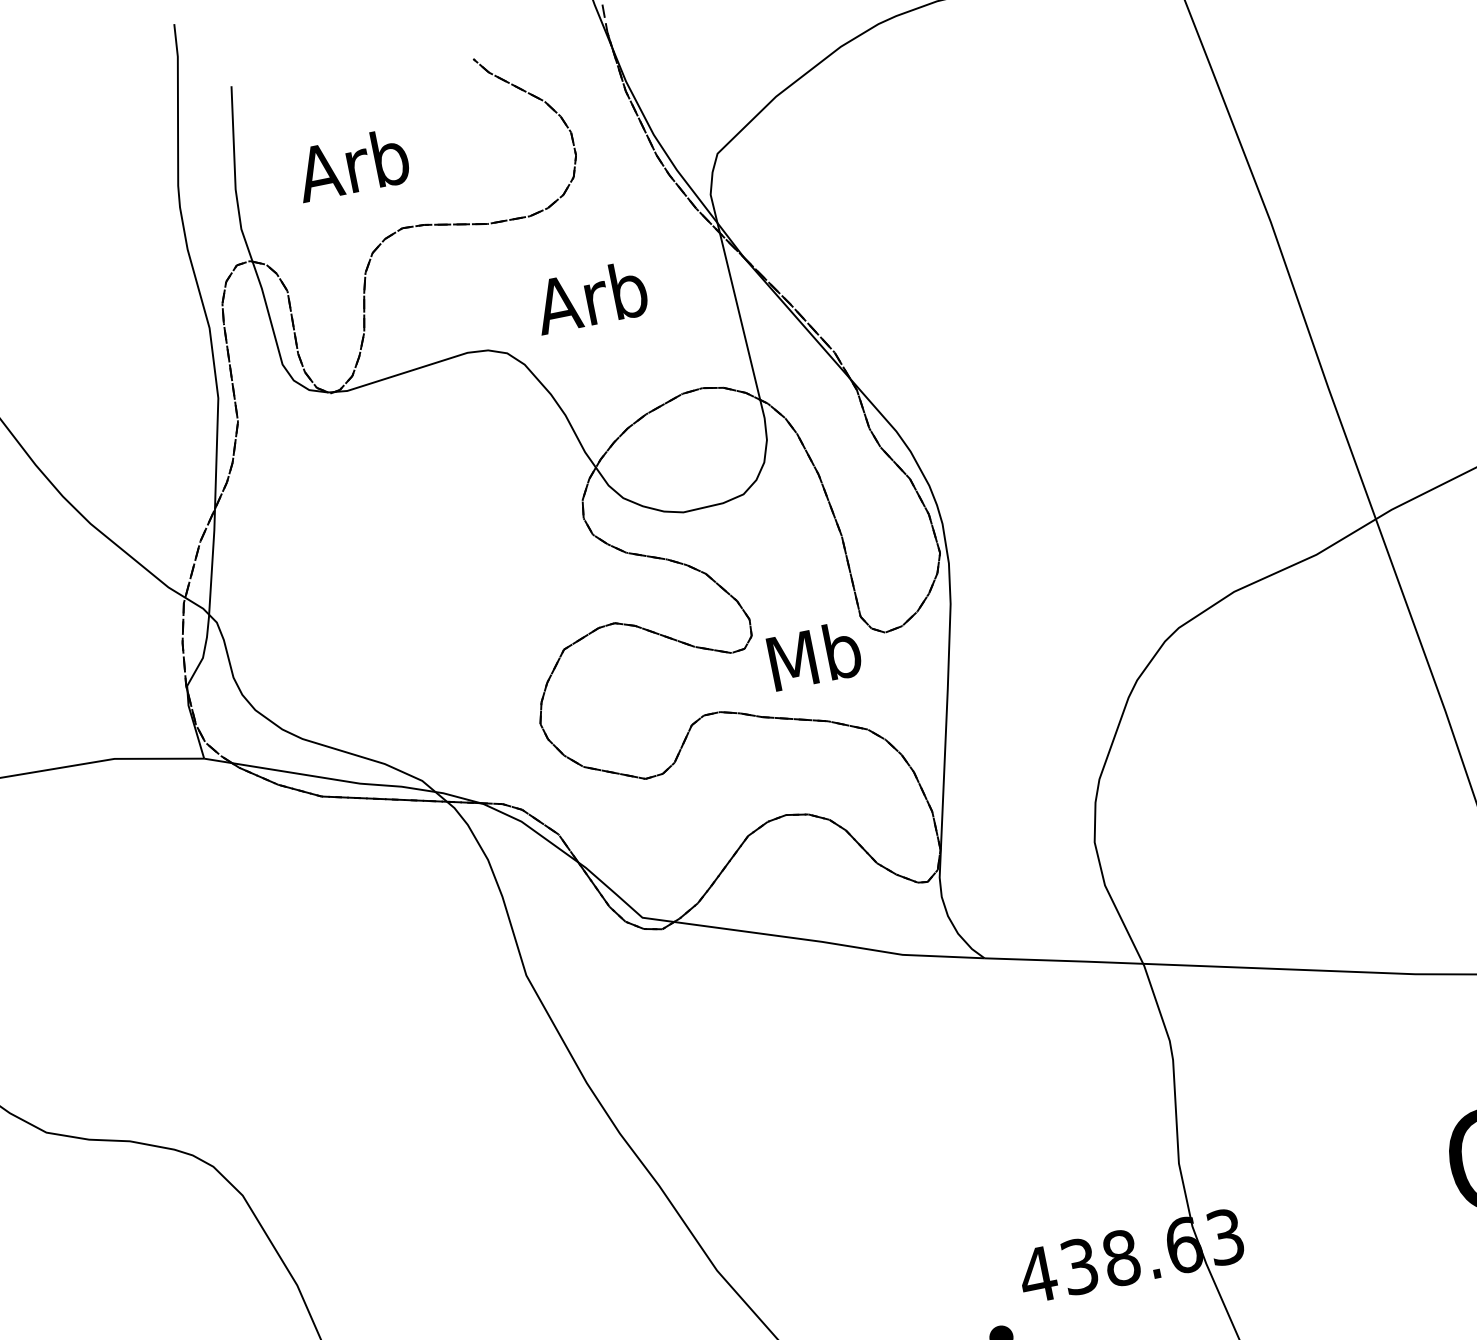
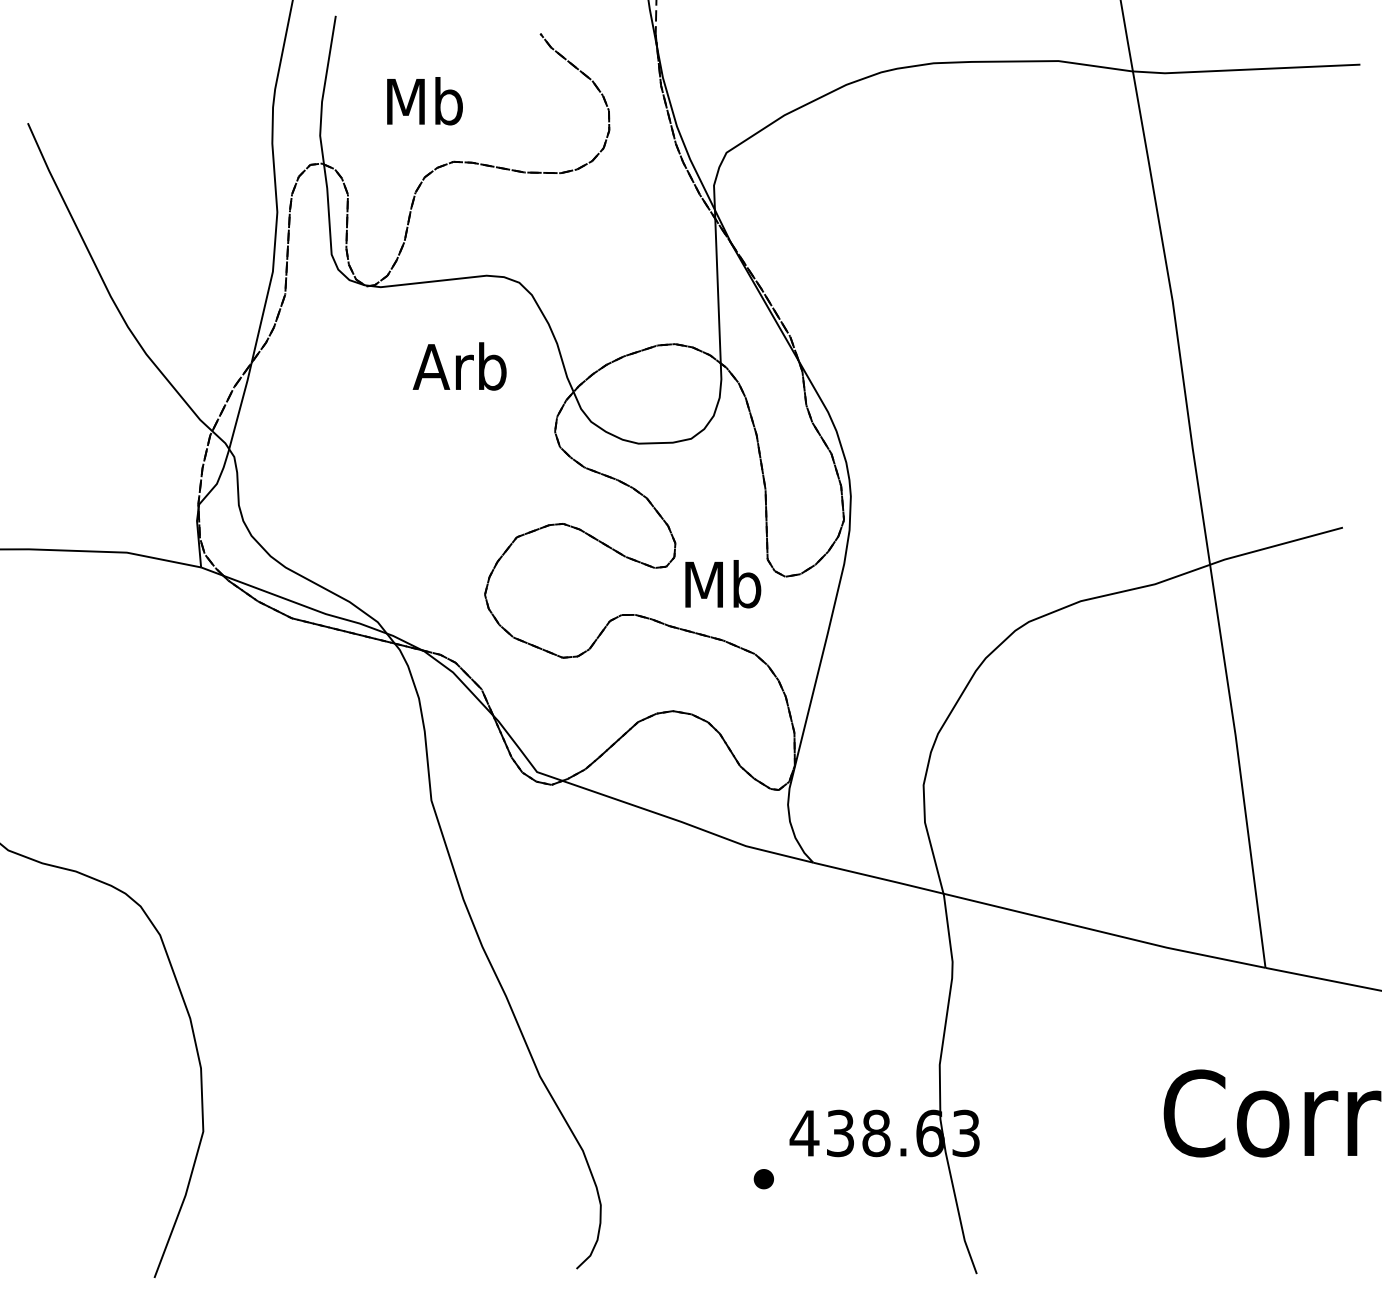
text: (352, 165) -> (422, 101), Arb -> Mb
text: (590, 297) -> (459, 366), moved

